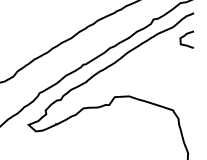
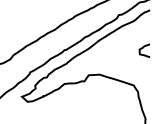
curve: (185, 36) -> (143, 48), moved

